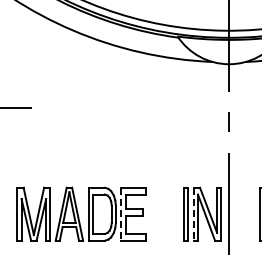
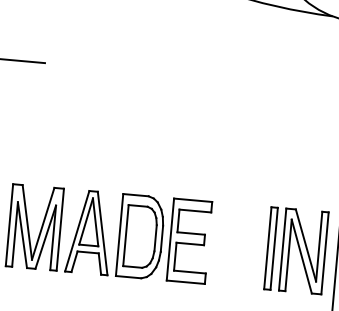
line: (121, 214) -> (170, 239), dashed -> solid
line: (193, 214) -> (282, 249), dashed -> solid

